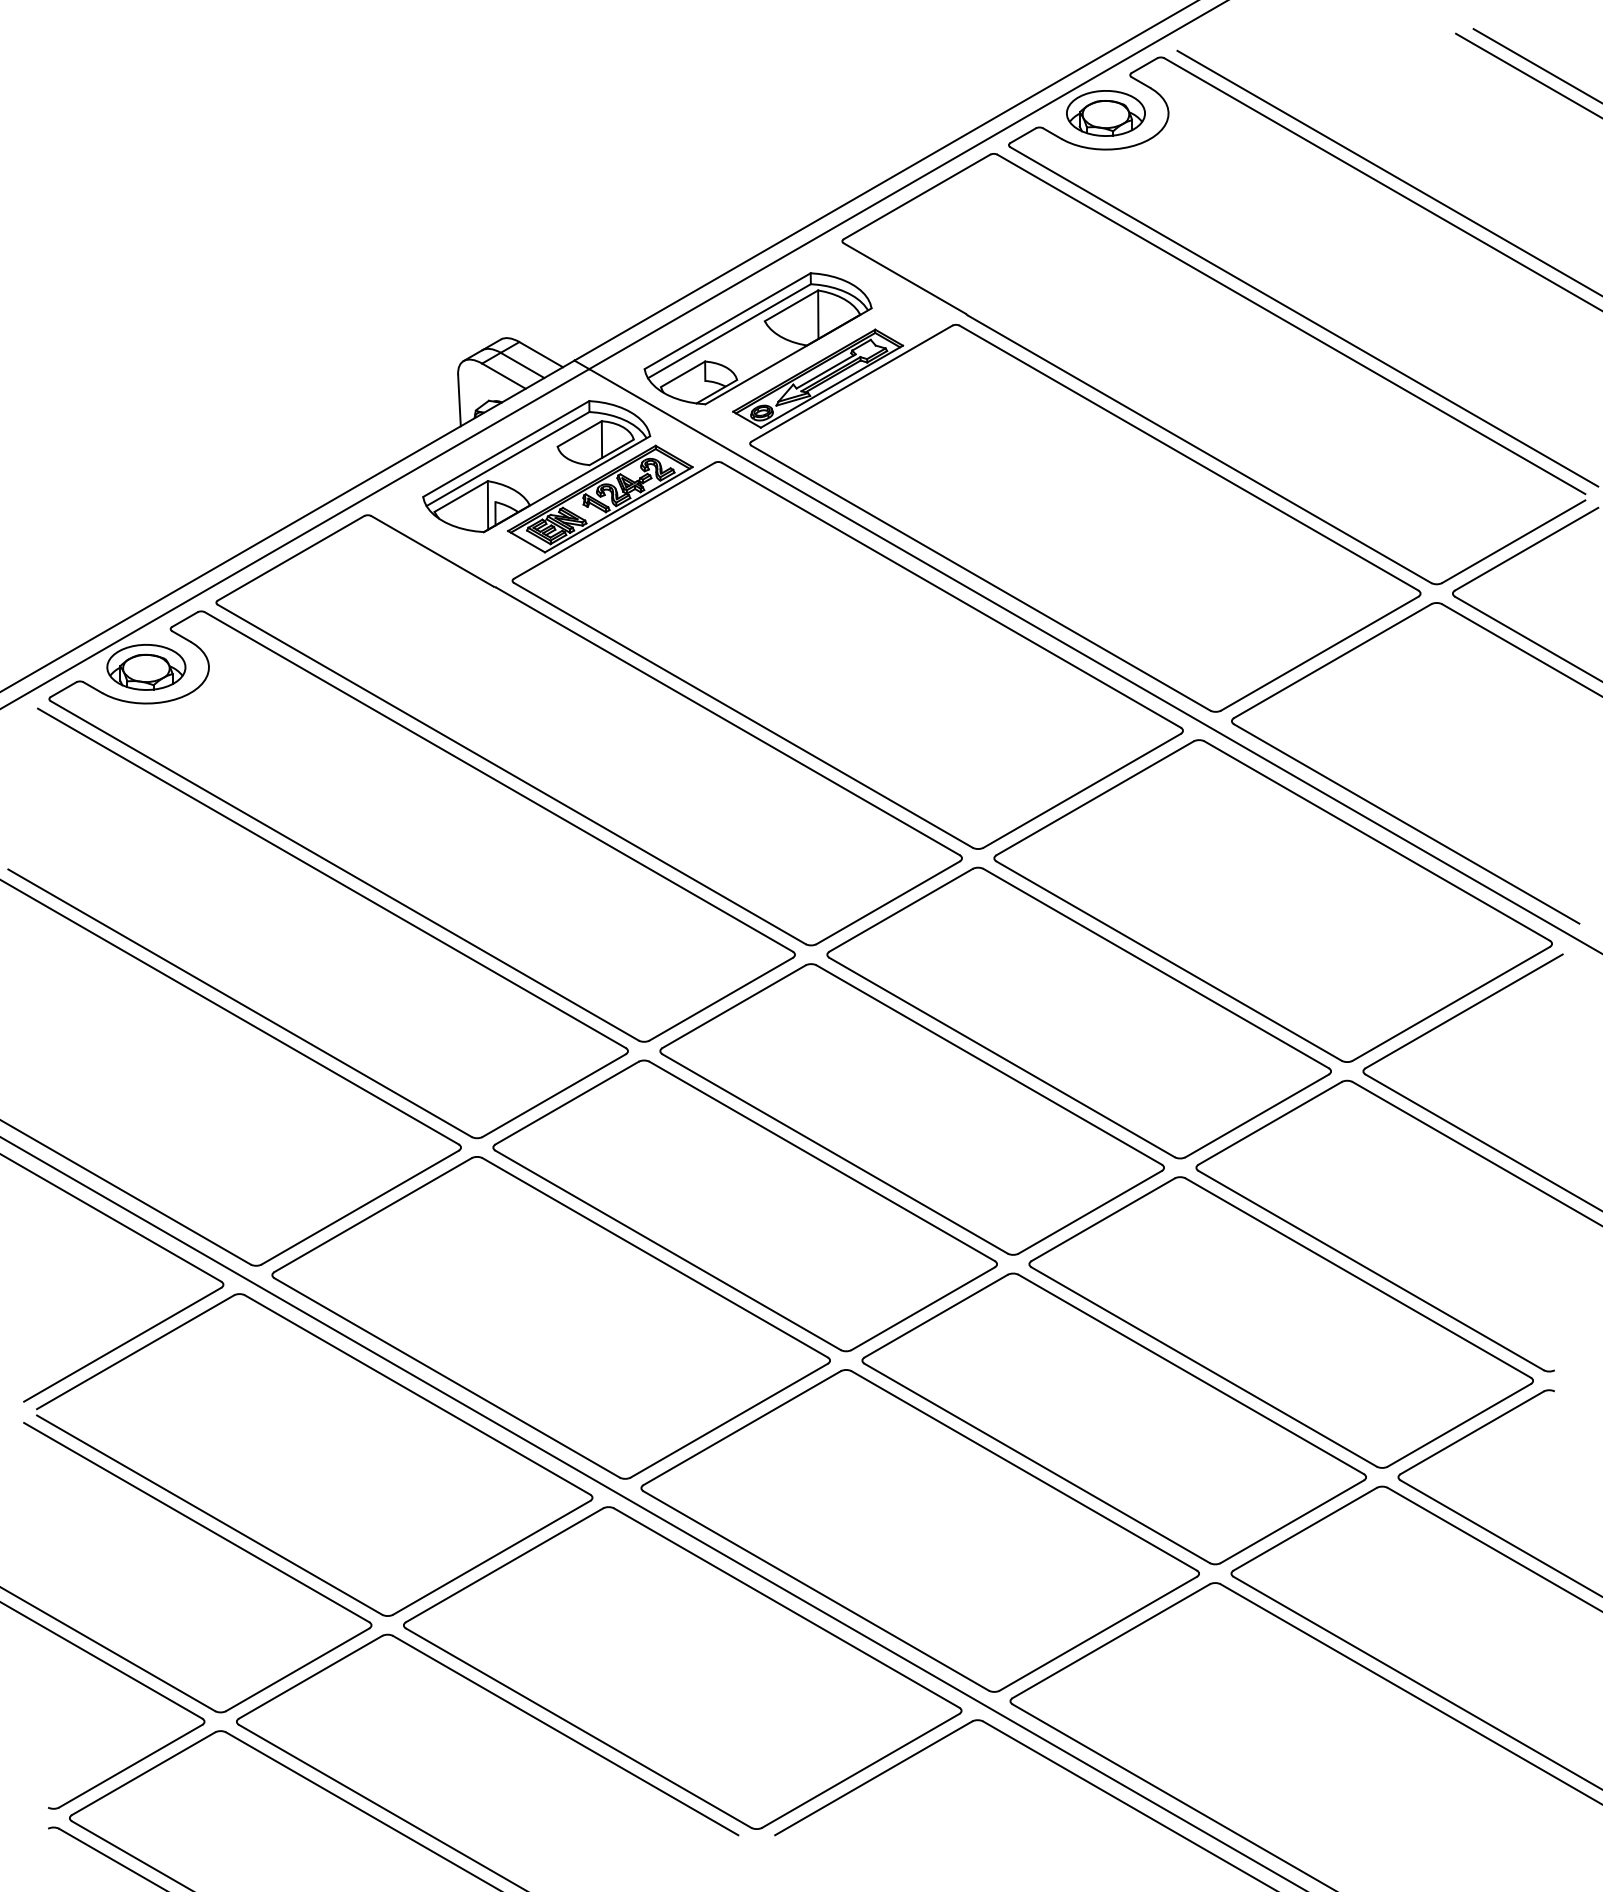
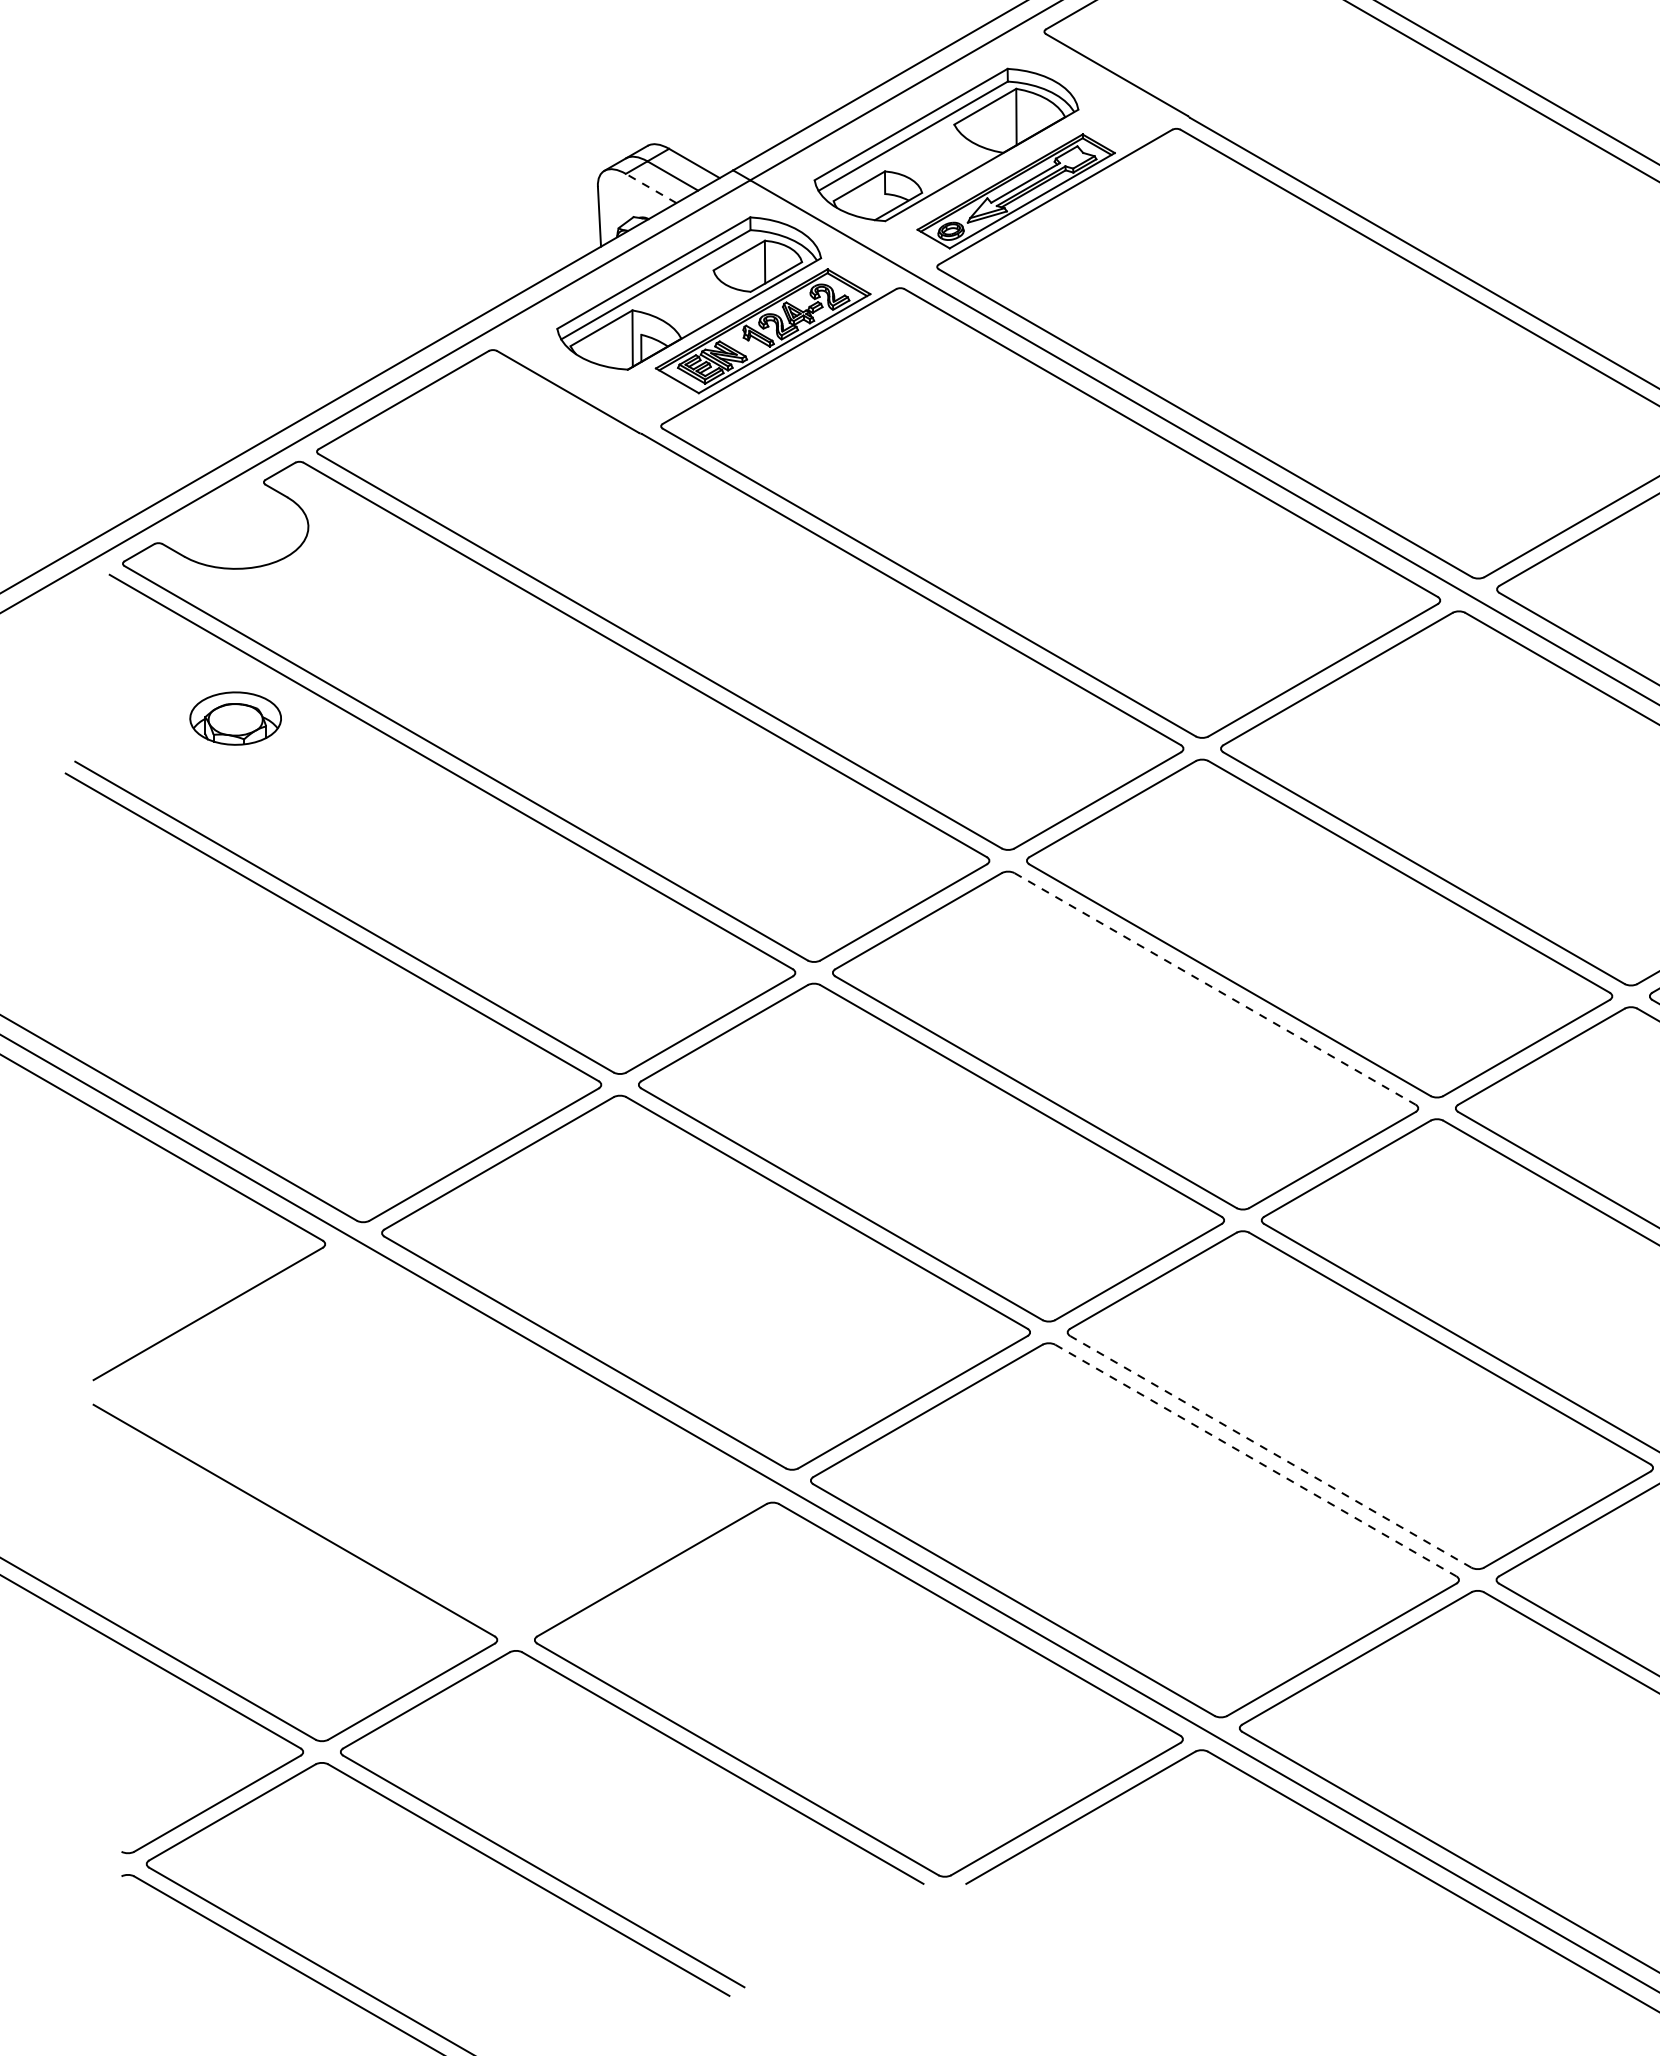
line: (503, 375) -> (650, 187), solid -> dashed
part: (146, 667) -> (235, 718), moved
line: (989, 1065) -> (1215, 989), solid -> dashed
part: (367, 1367) -> (492, 1340), removed
line: (1036, 1463) -> (1269, 1451), solid -> dashed
line: (1024, 1471) -> (1256, 1461), solid -> dashed

